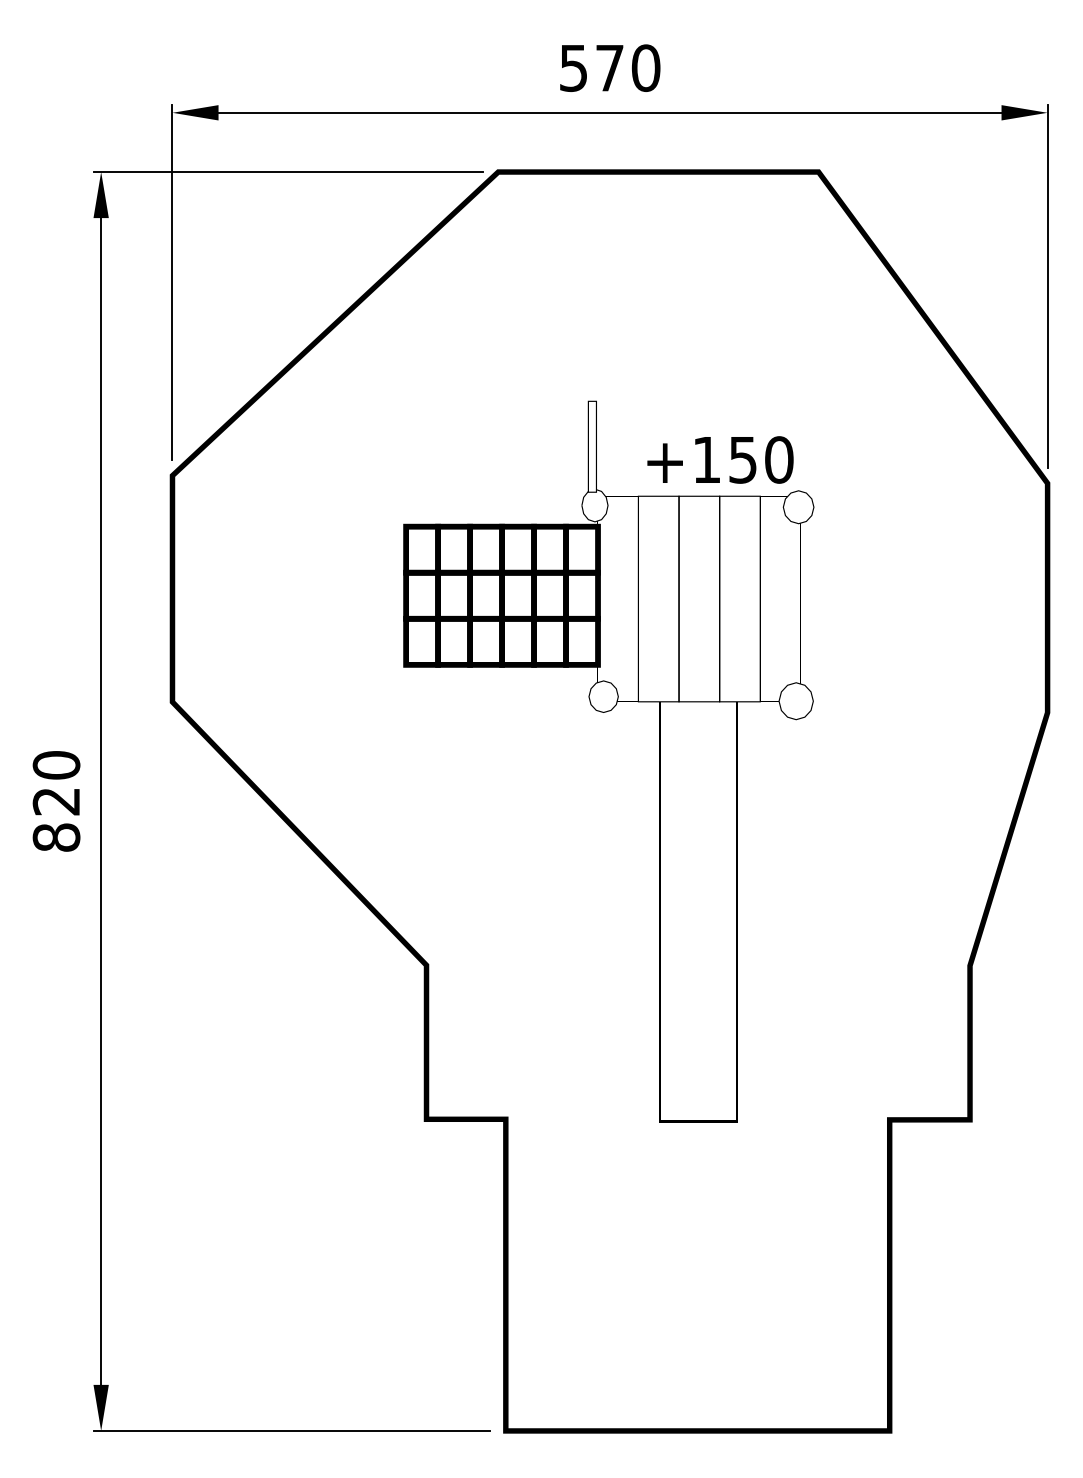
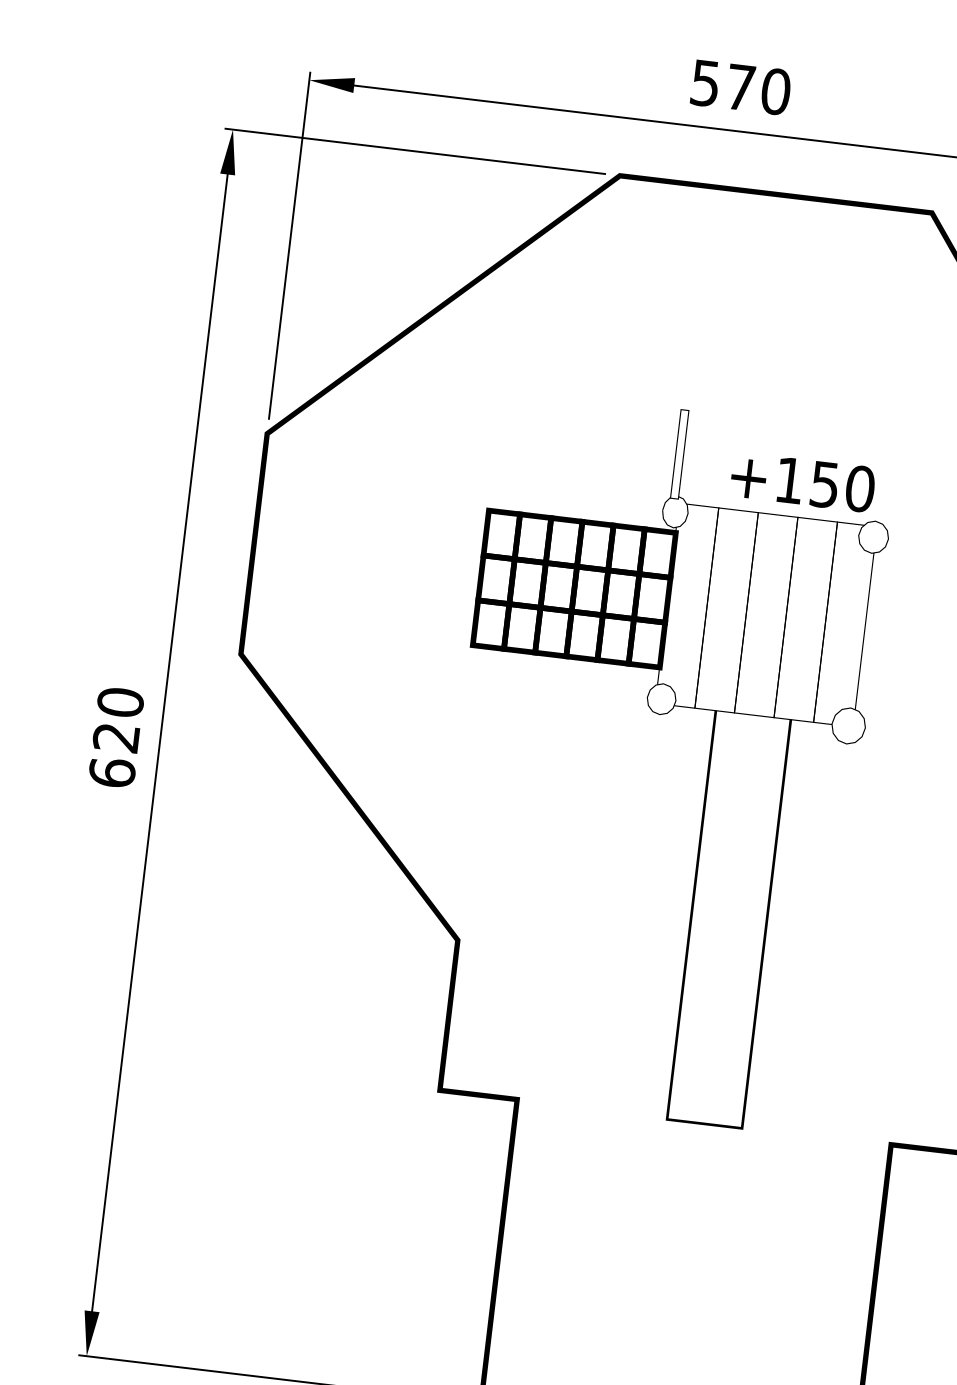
text: (56, 837) -> (112, 772), 820 -> 620

